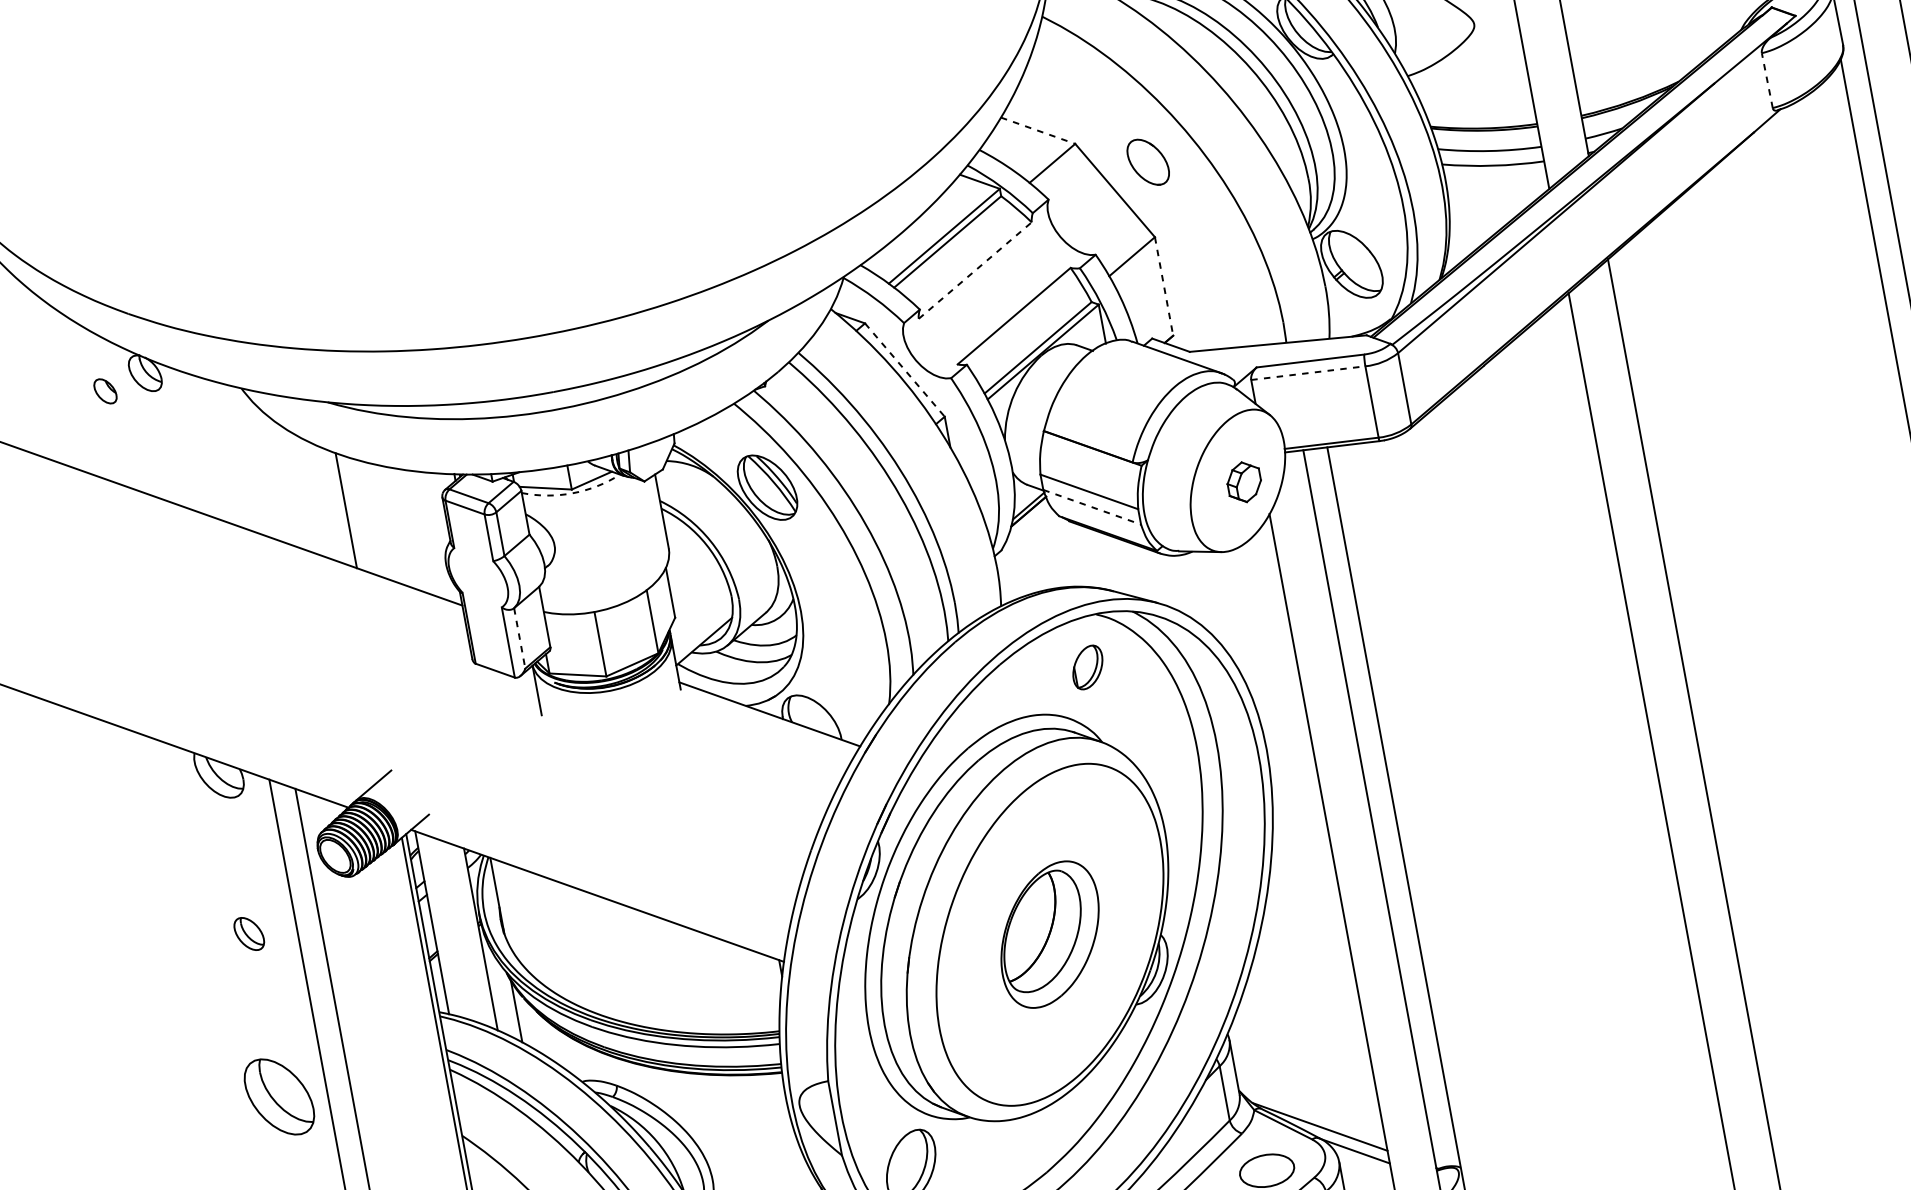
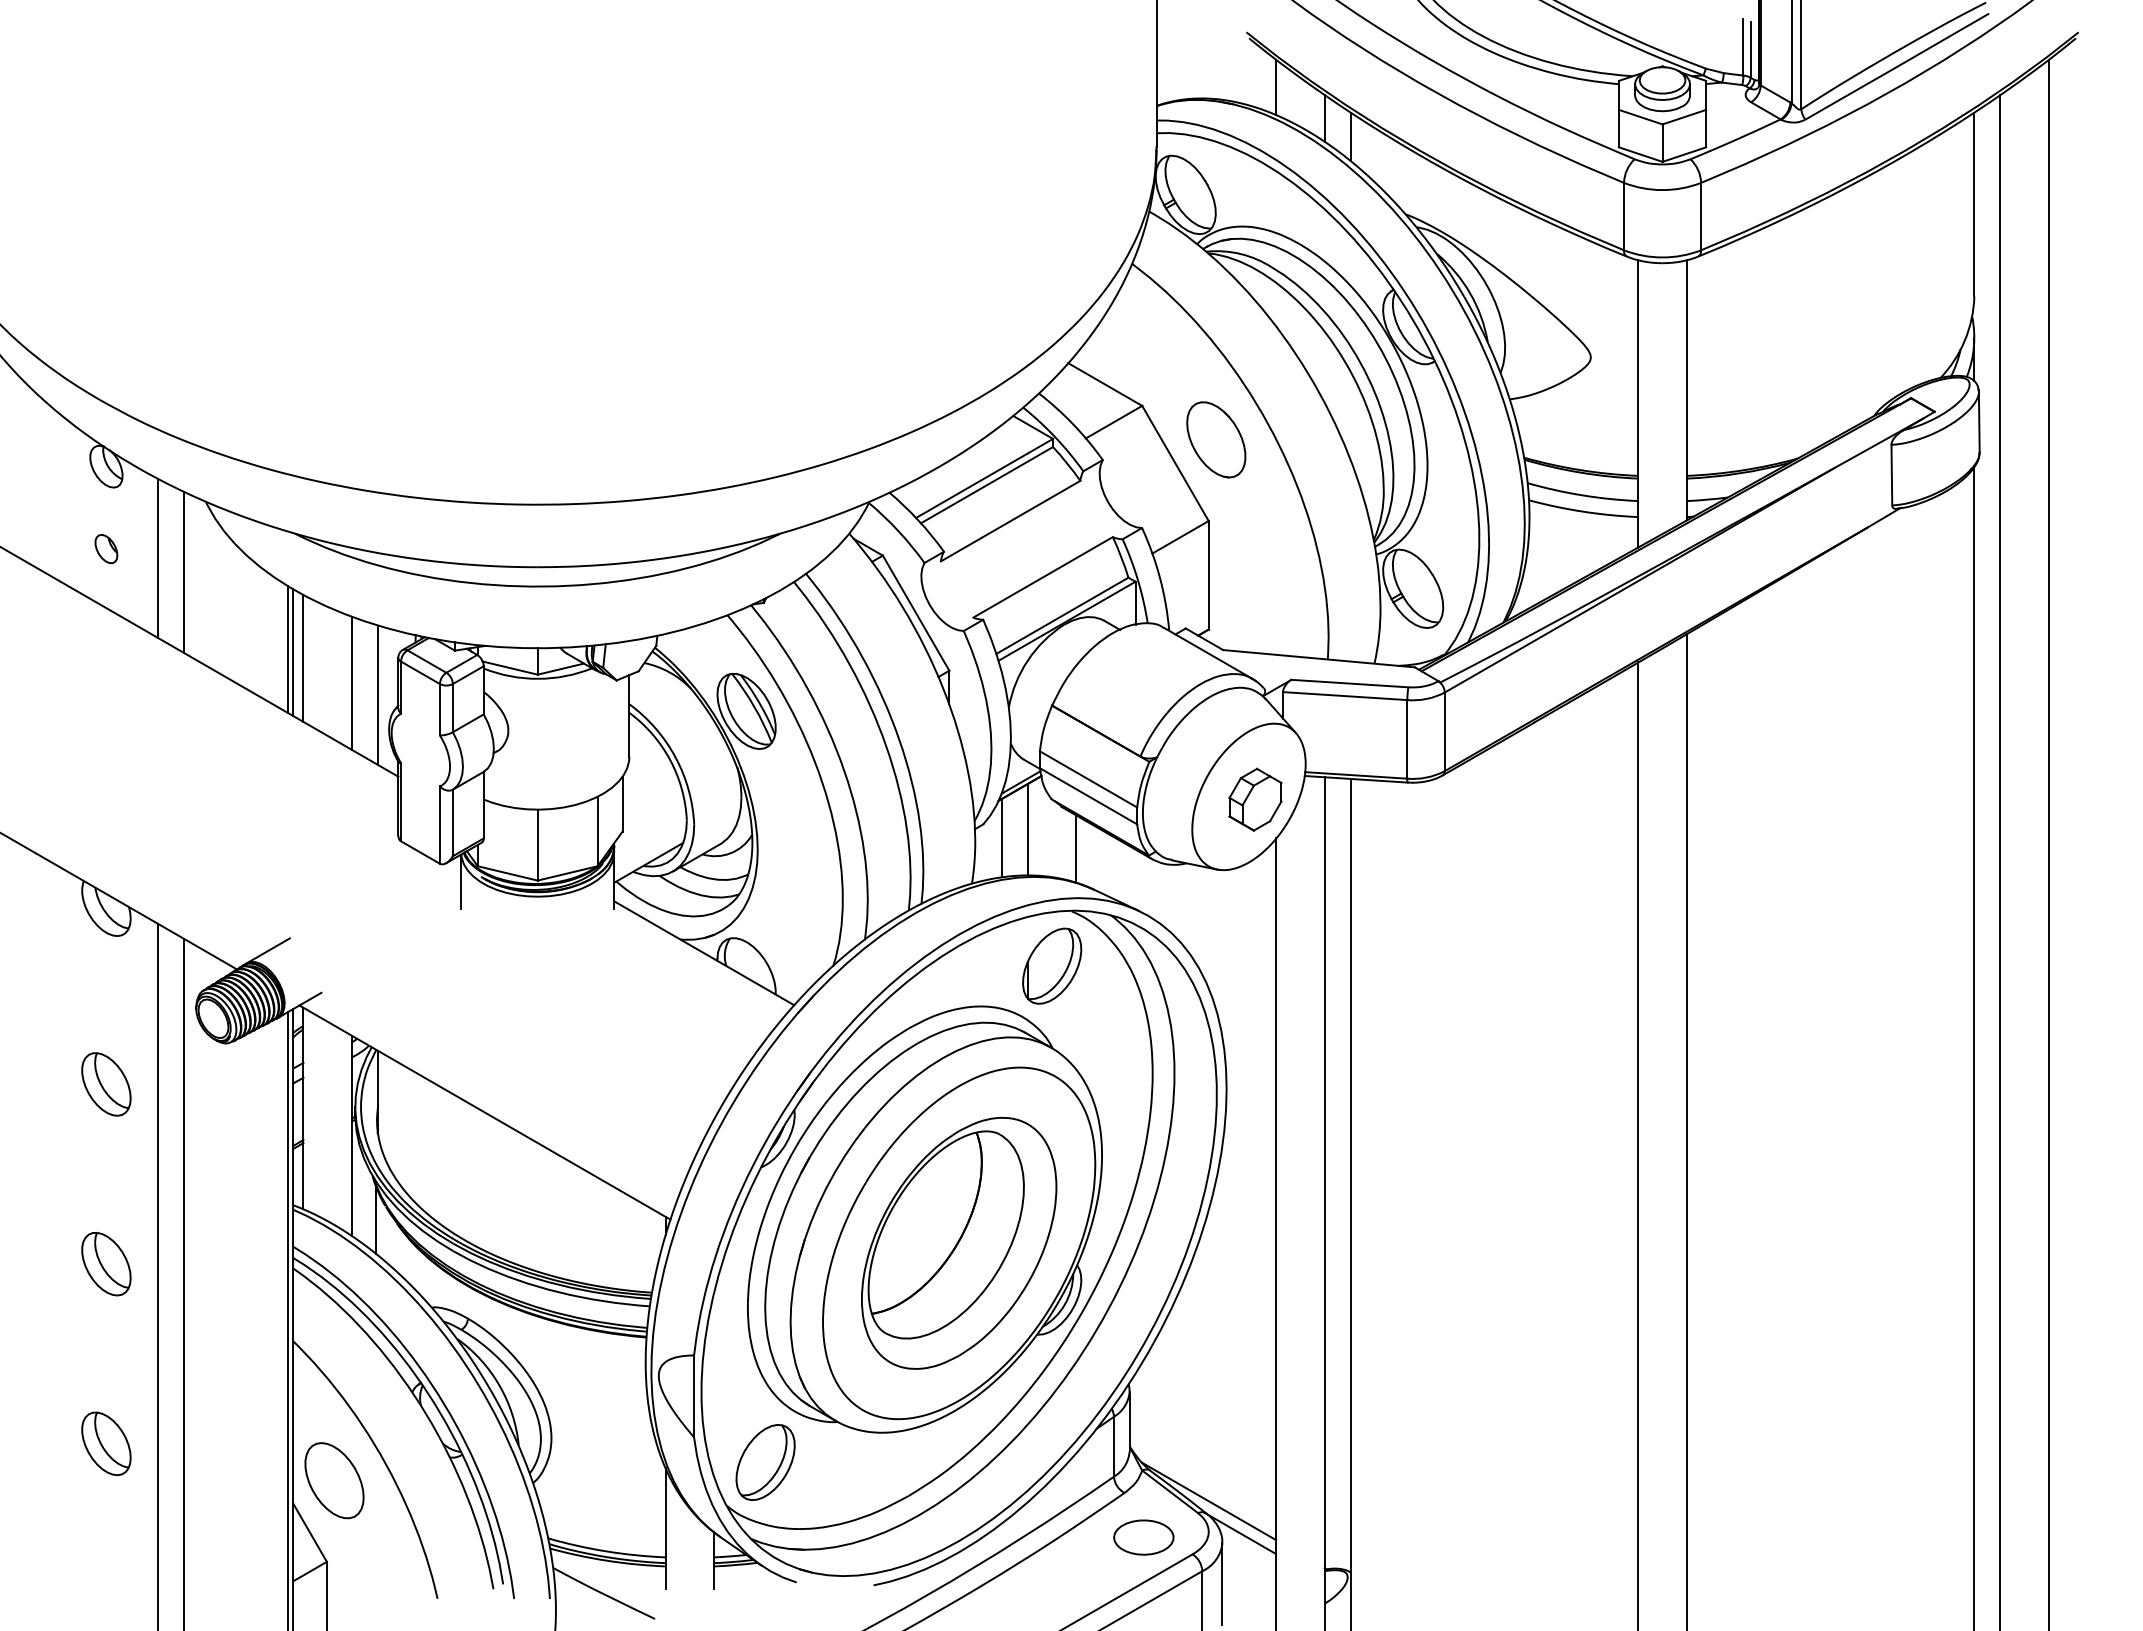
line: (1766, 80) -> (1891, 474), dashed -> solid
line: (1038, 130) -> (1105, 384), dashed -> solid
part: (1148, 161) -> (1216, 439), size x1.43
line: (975, 269) -> (1011, 520), dashed -> solid
line: (1163, 286) -> (1208, 575), dashed -> solid
line: (905, 370) -> (916, 613), dashed -> solid
line: (1308, 373) -> (1345, 696), dashed -> solid
part: (105, 391) -> (106, 549), moved
line: (208, 447) -> (158, 558), added
line: (234, 456) -> (184, 572), added
part: (1244, 482) -> (1255, 799), size x1.43
arc: (572, 493) -> (537, 678), dashed -> solid
line: (1092, 507) -> (1088, 796), dashed -> solid
line: (340, 508) -> (287, 649), added
line: (356, 514) -> (303, 658), added
line: (404, 527) -> (352, 682), added
line: (430, 535) -> (378, 695), added
line: (1042, 547) -> (1027, 829), added
line: (1090, 556) -> (1076, 848), added
line: (1020, 560) -> (1001, 838), added
line: (519, 638) -> (452, 823), dashed -> solid
part: (1087, 666) -> (1052, 965), size x1.67
part: (1050, 933) -> (959, 1242), size x1.67
part: (249, 934) -> (106, 1084), size x1.67
part: (279, 1097) -> (106, 1264), size x0.71

